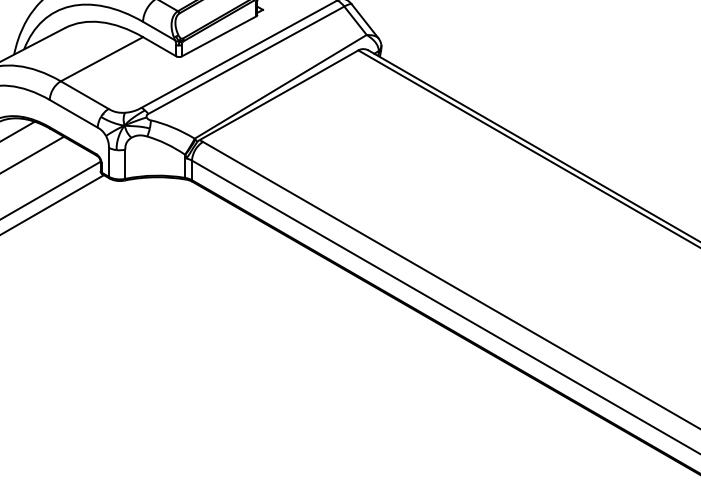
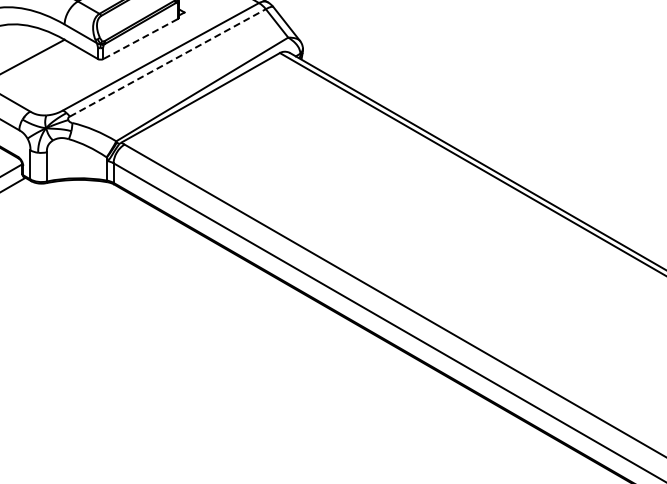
line: (218, 36) -> (140, 39), solid -> dashed
line: (246, 60) -> (168, 63), solid -> dashed

